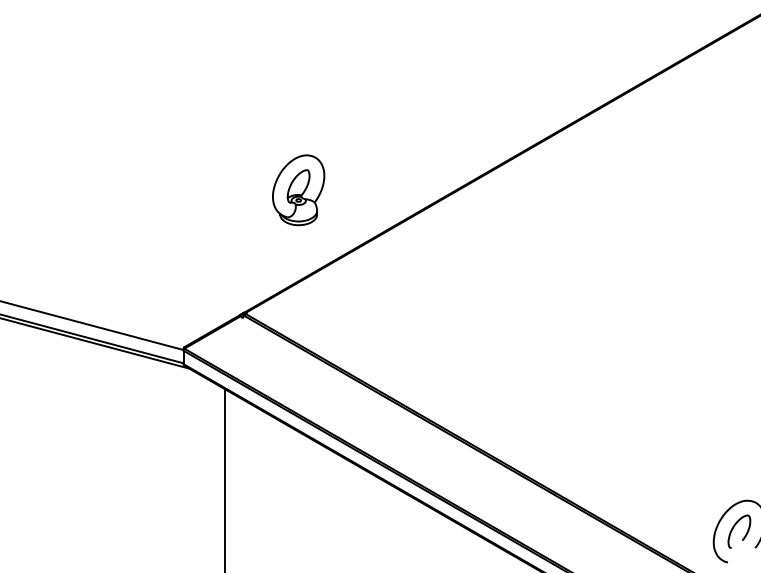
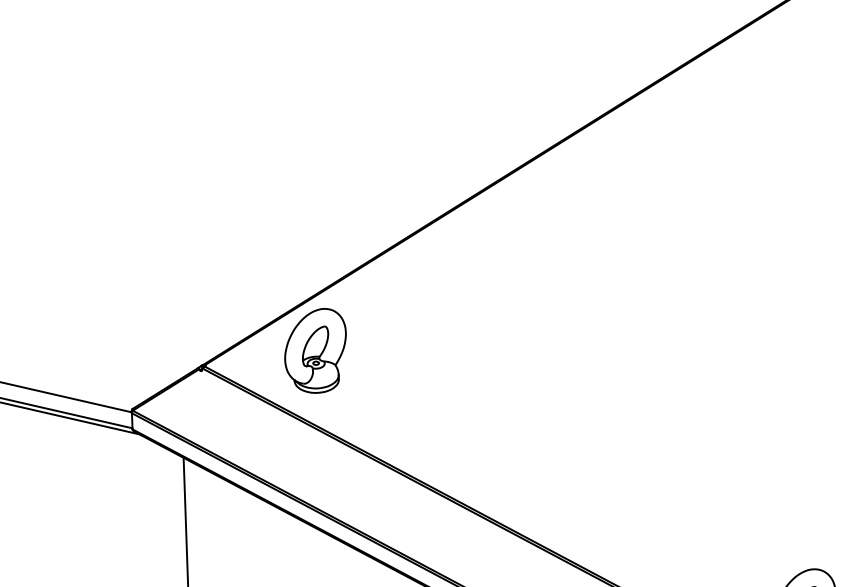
part: (298, 190) -> (315, 351), moved

